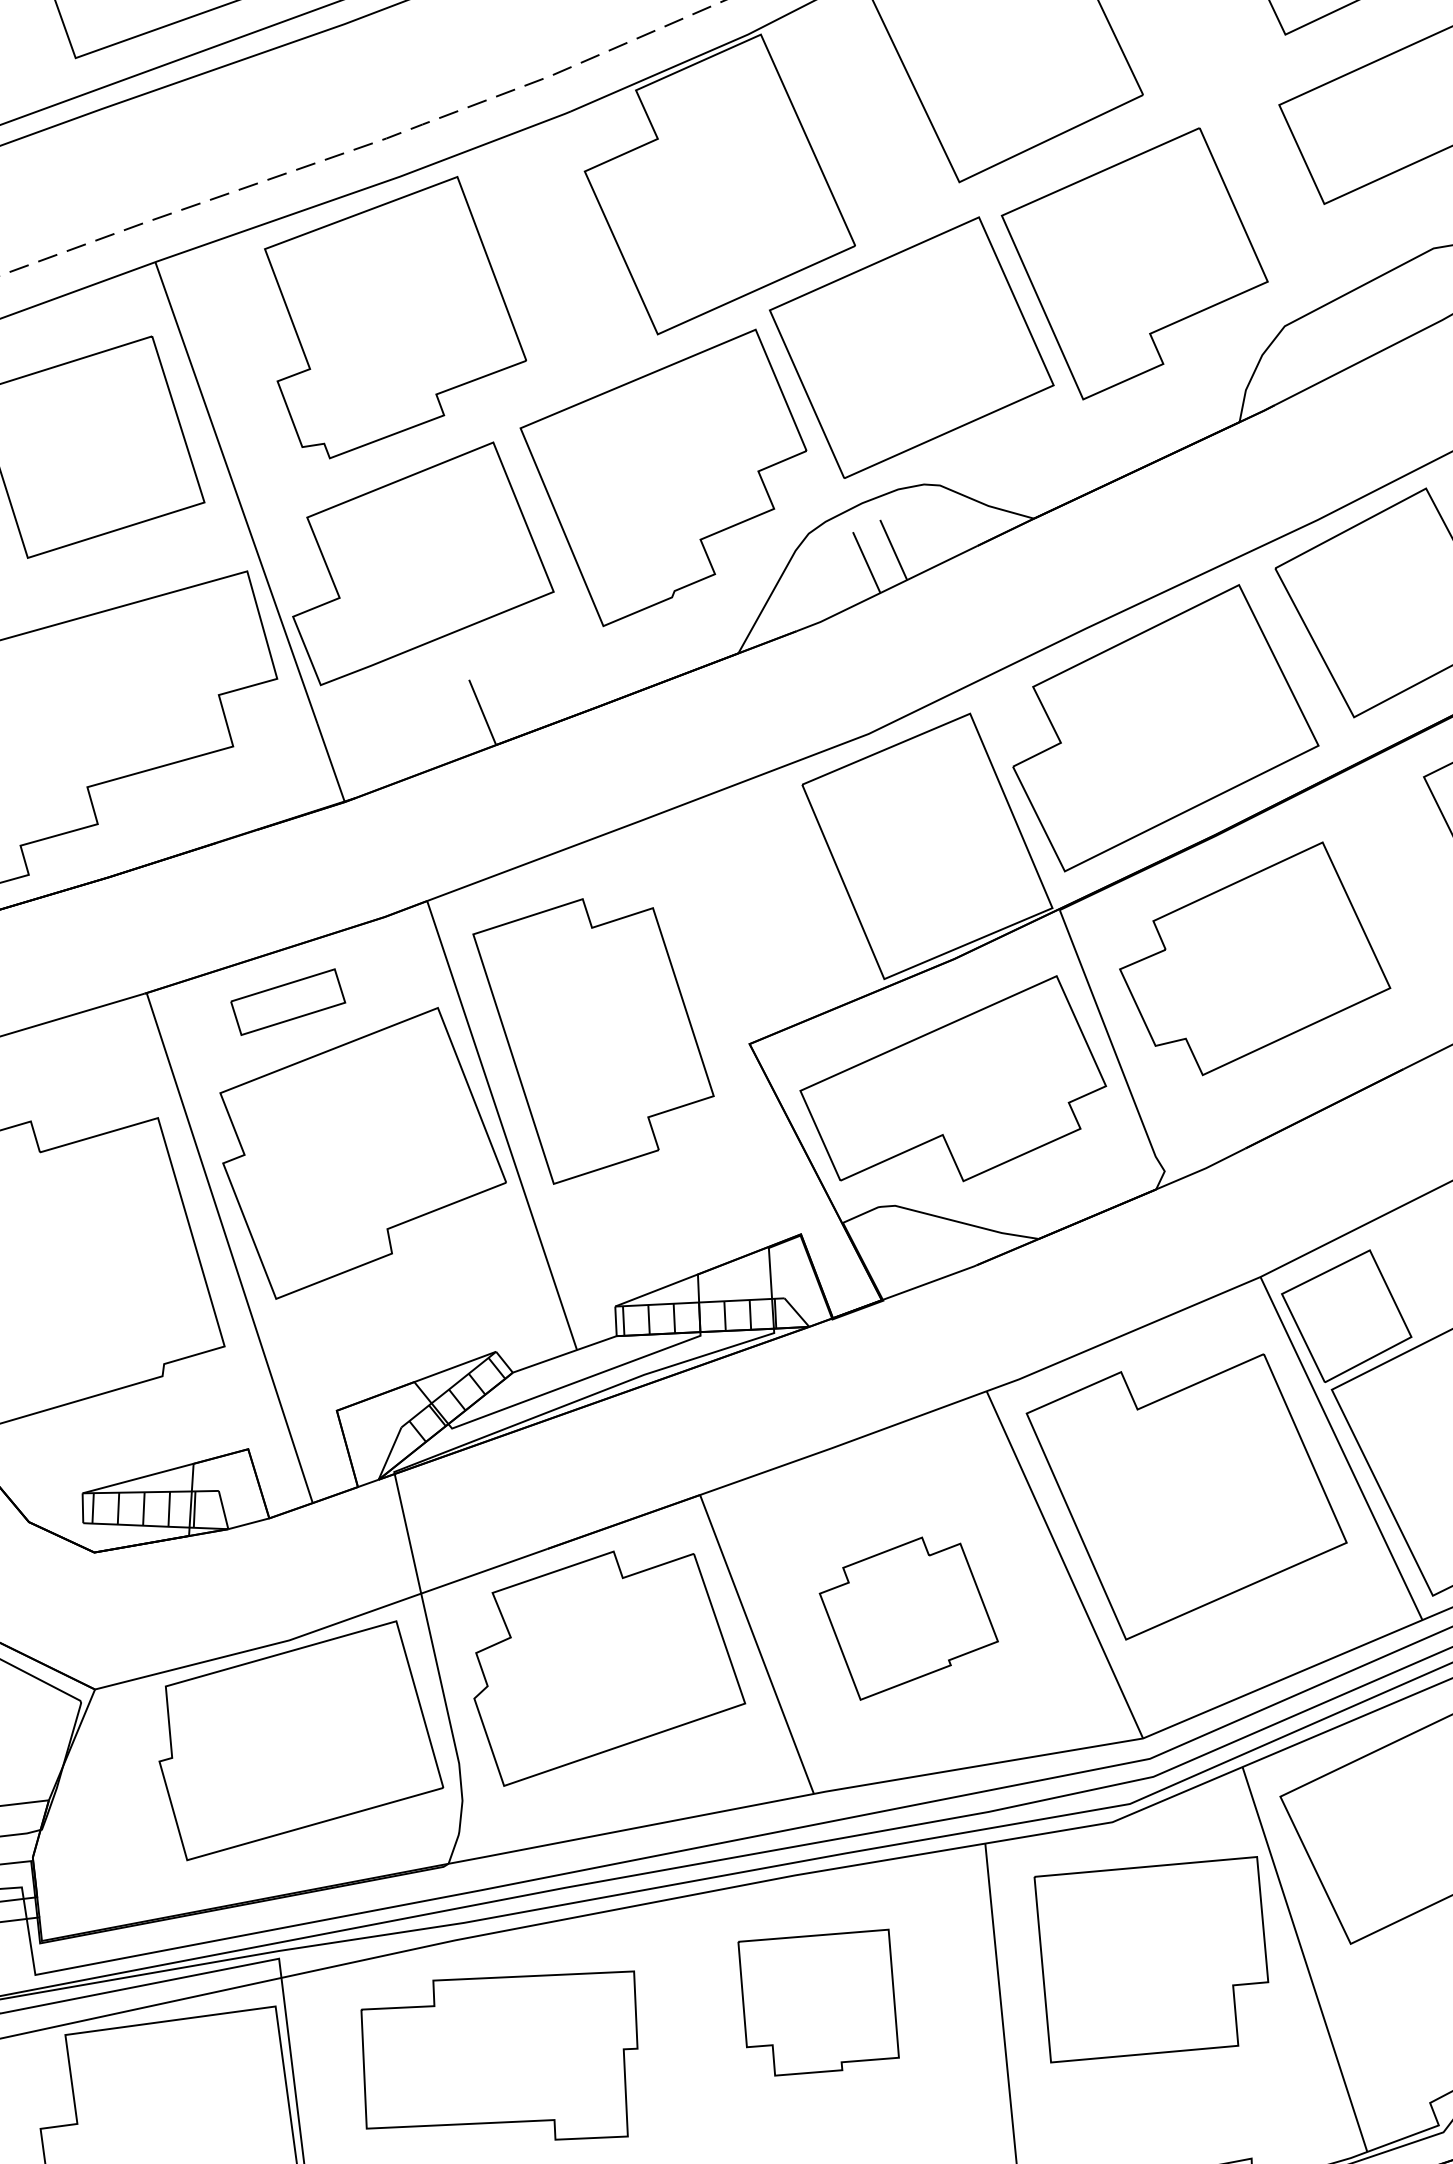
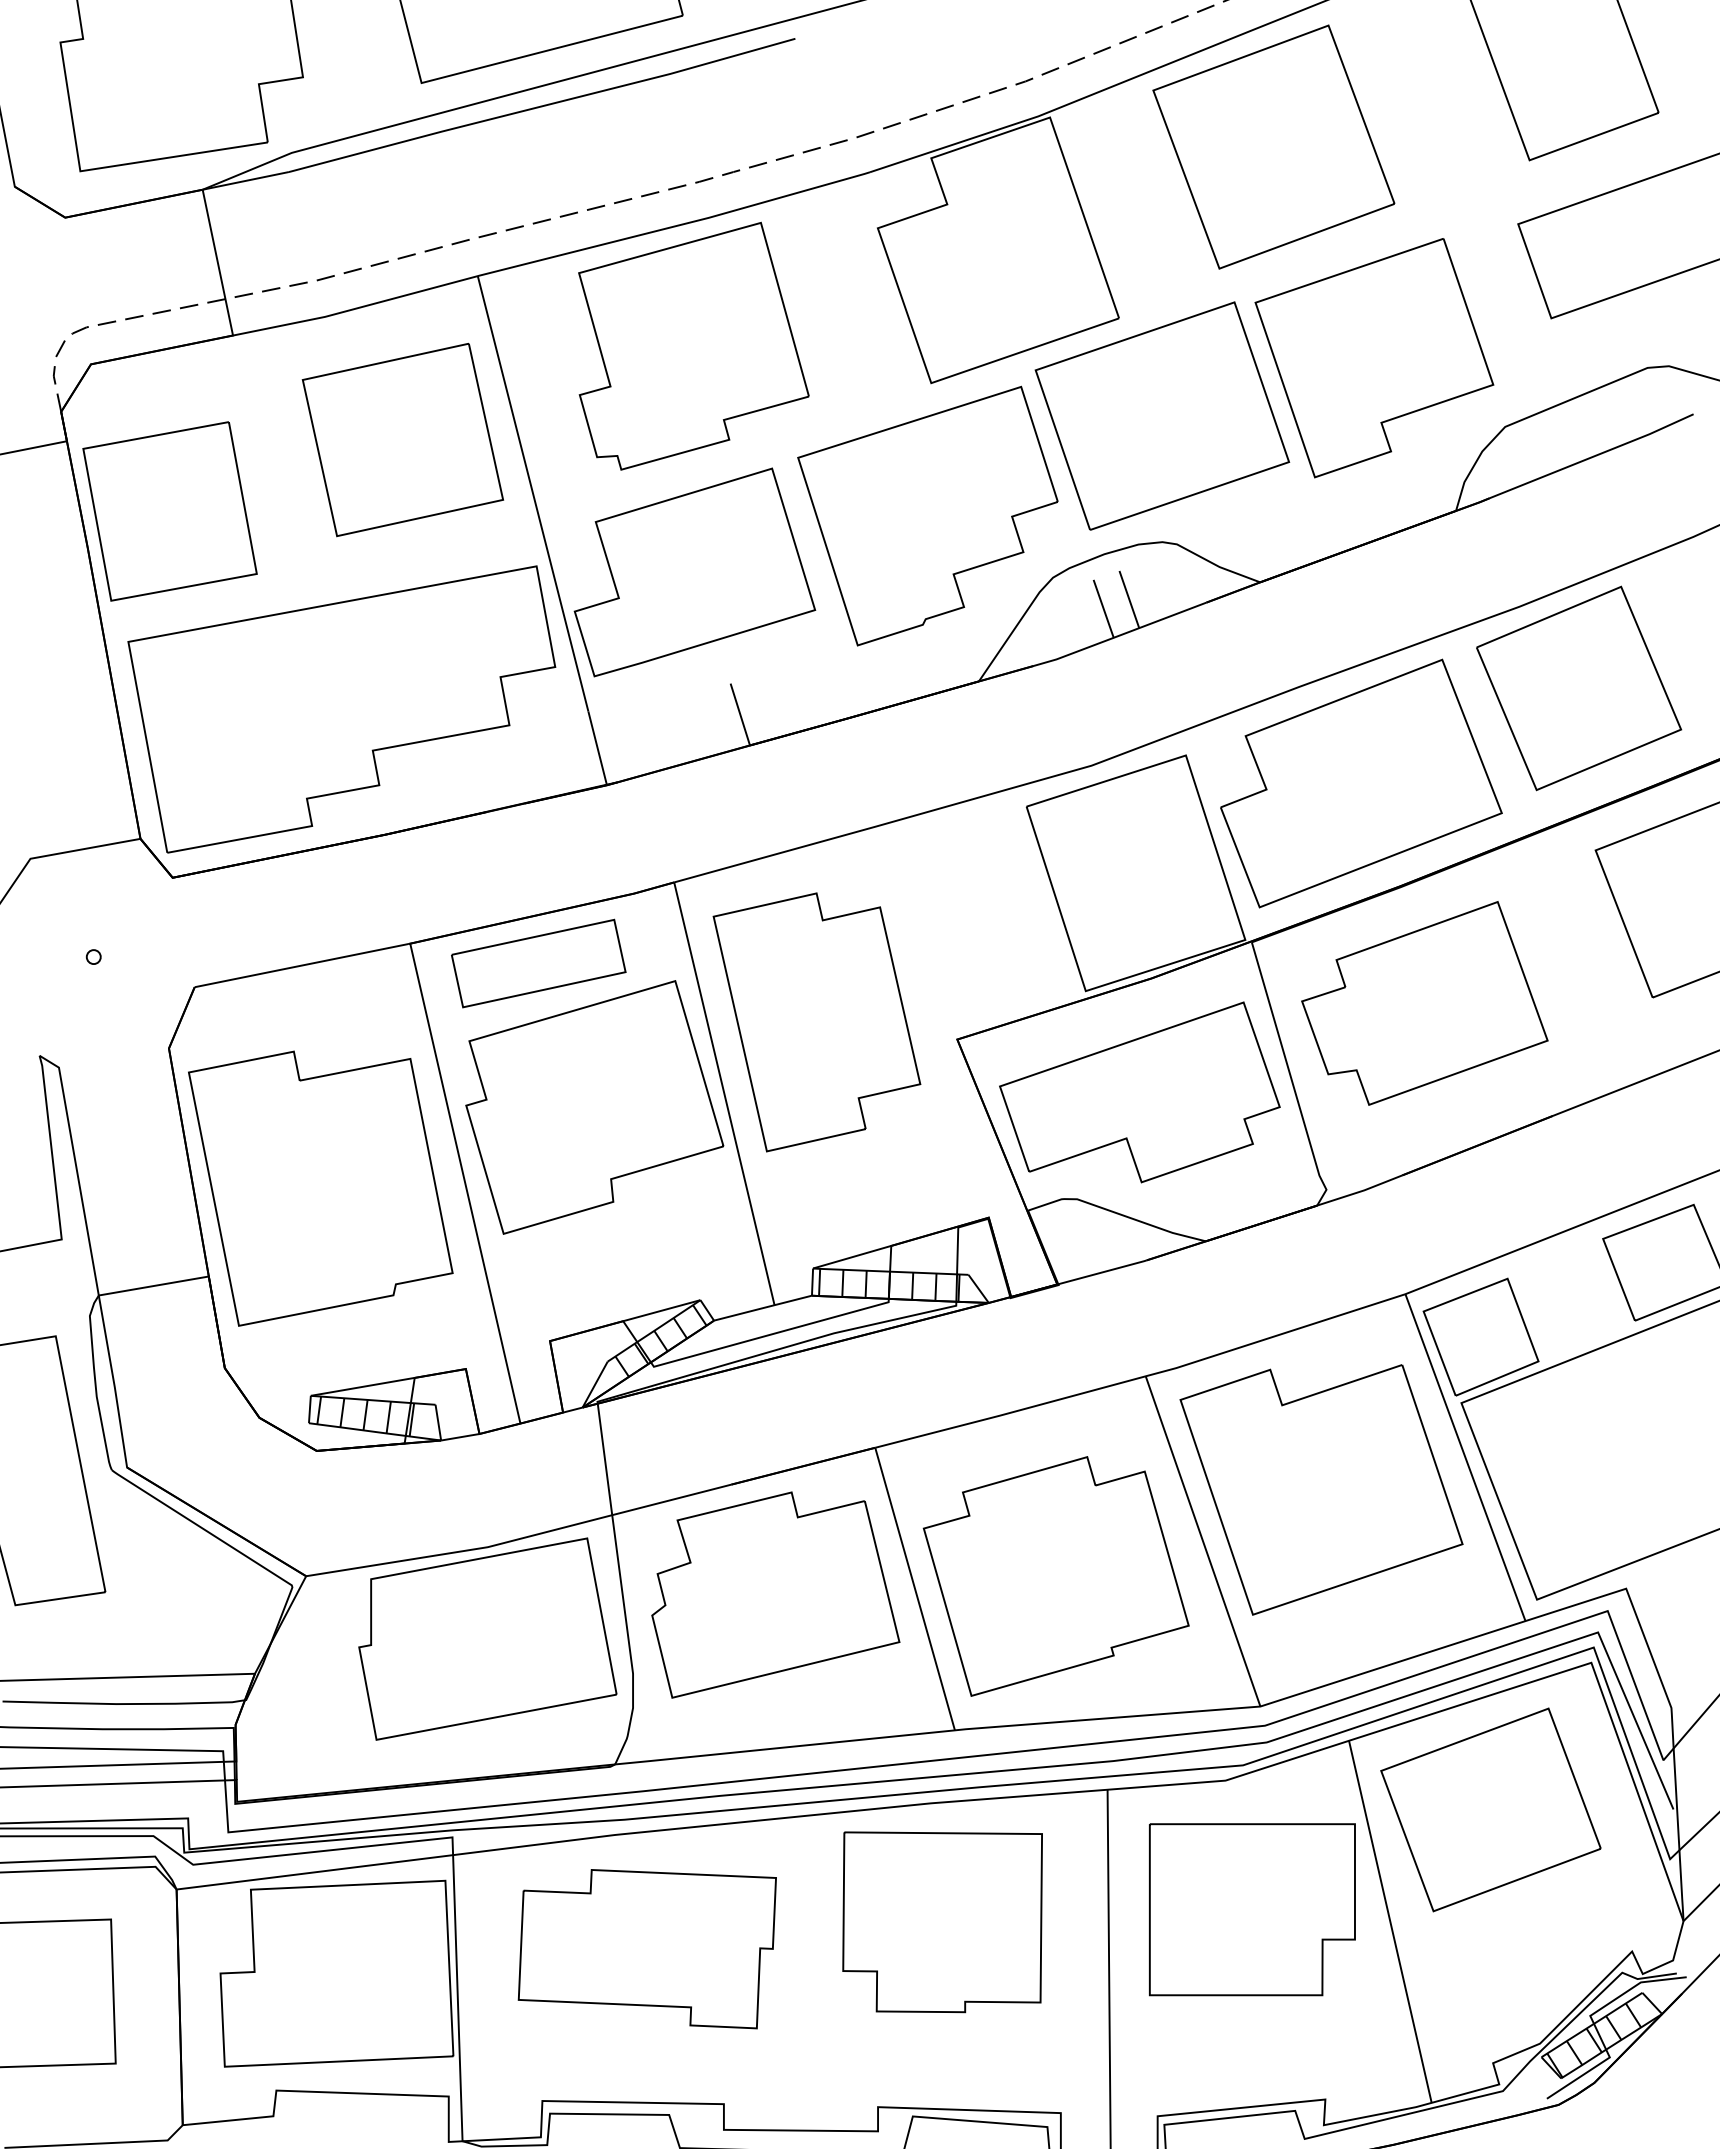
part: (287, 1002) -> (538, 963), size x1.67
part: (908, 1617) -> (1055, 1576), size x1.67
part: (819, 2003) -> (942, 1922), size x1.43

